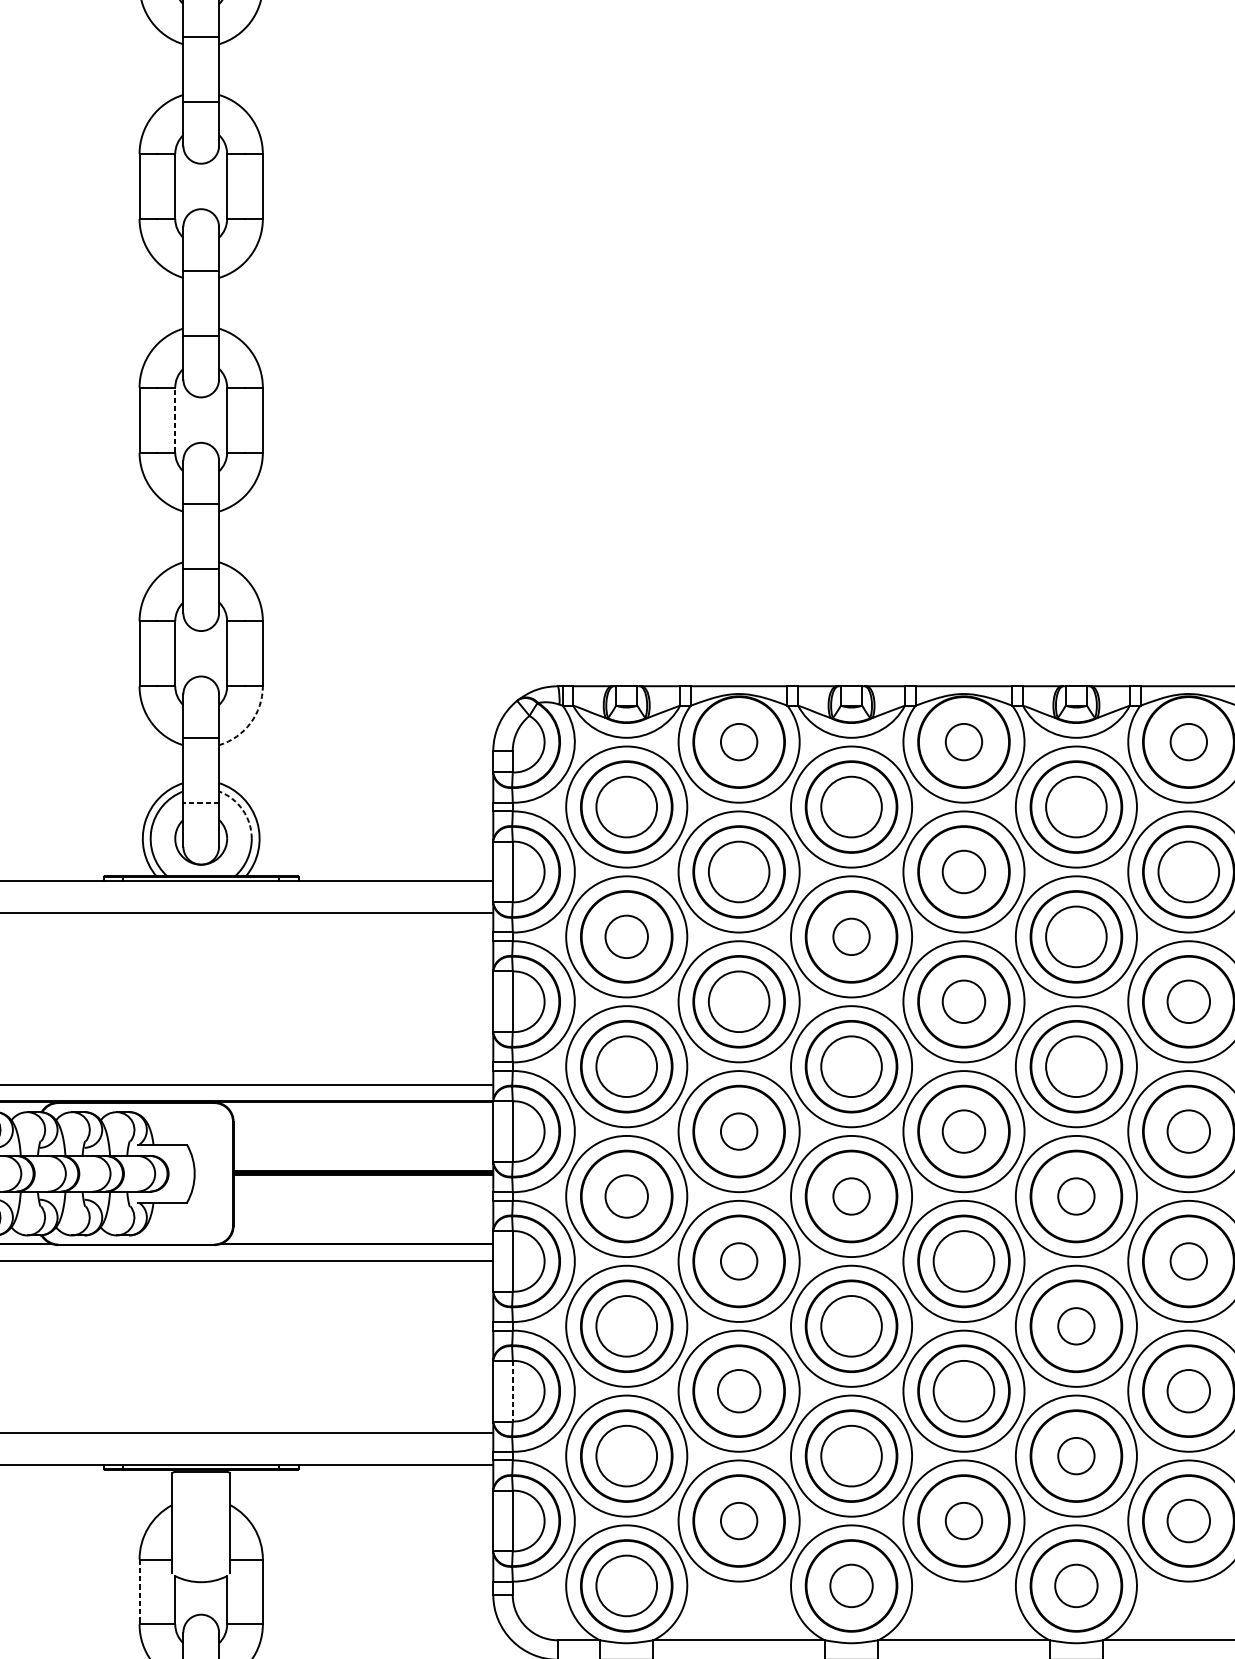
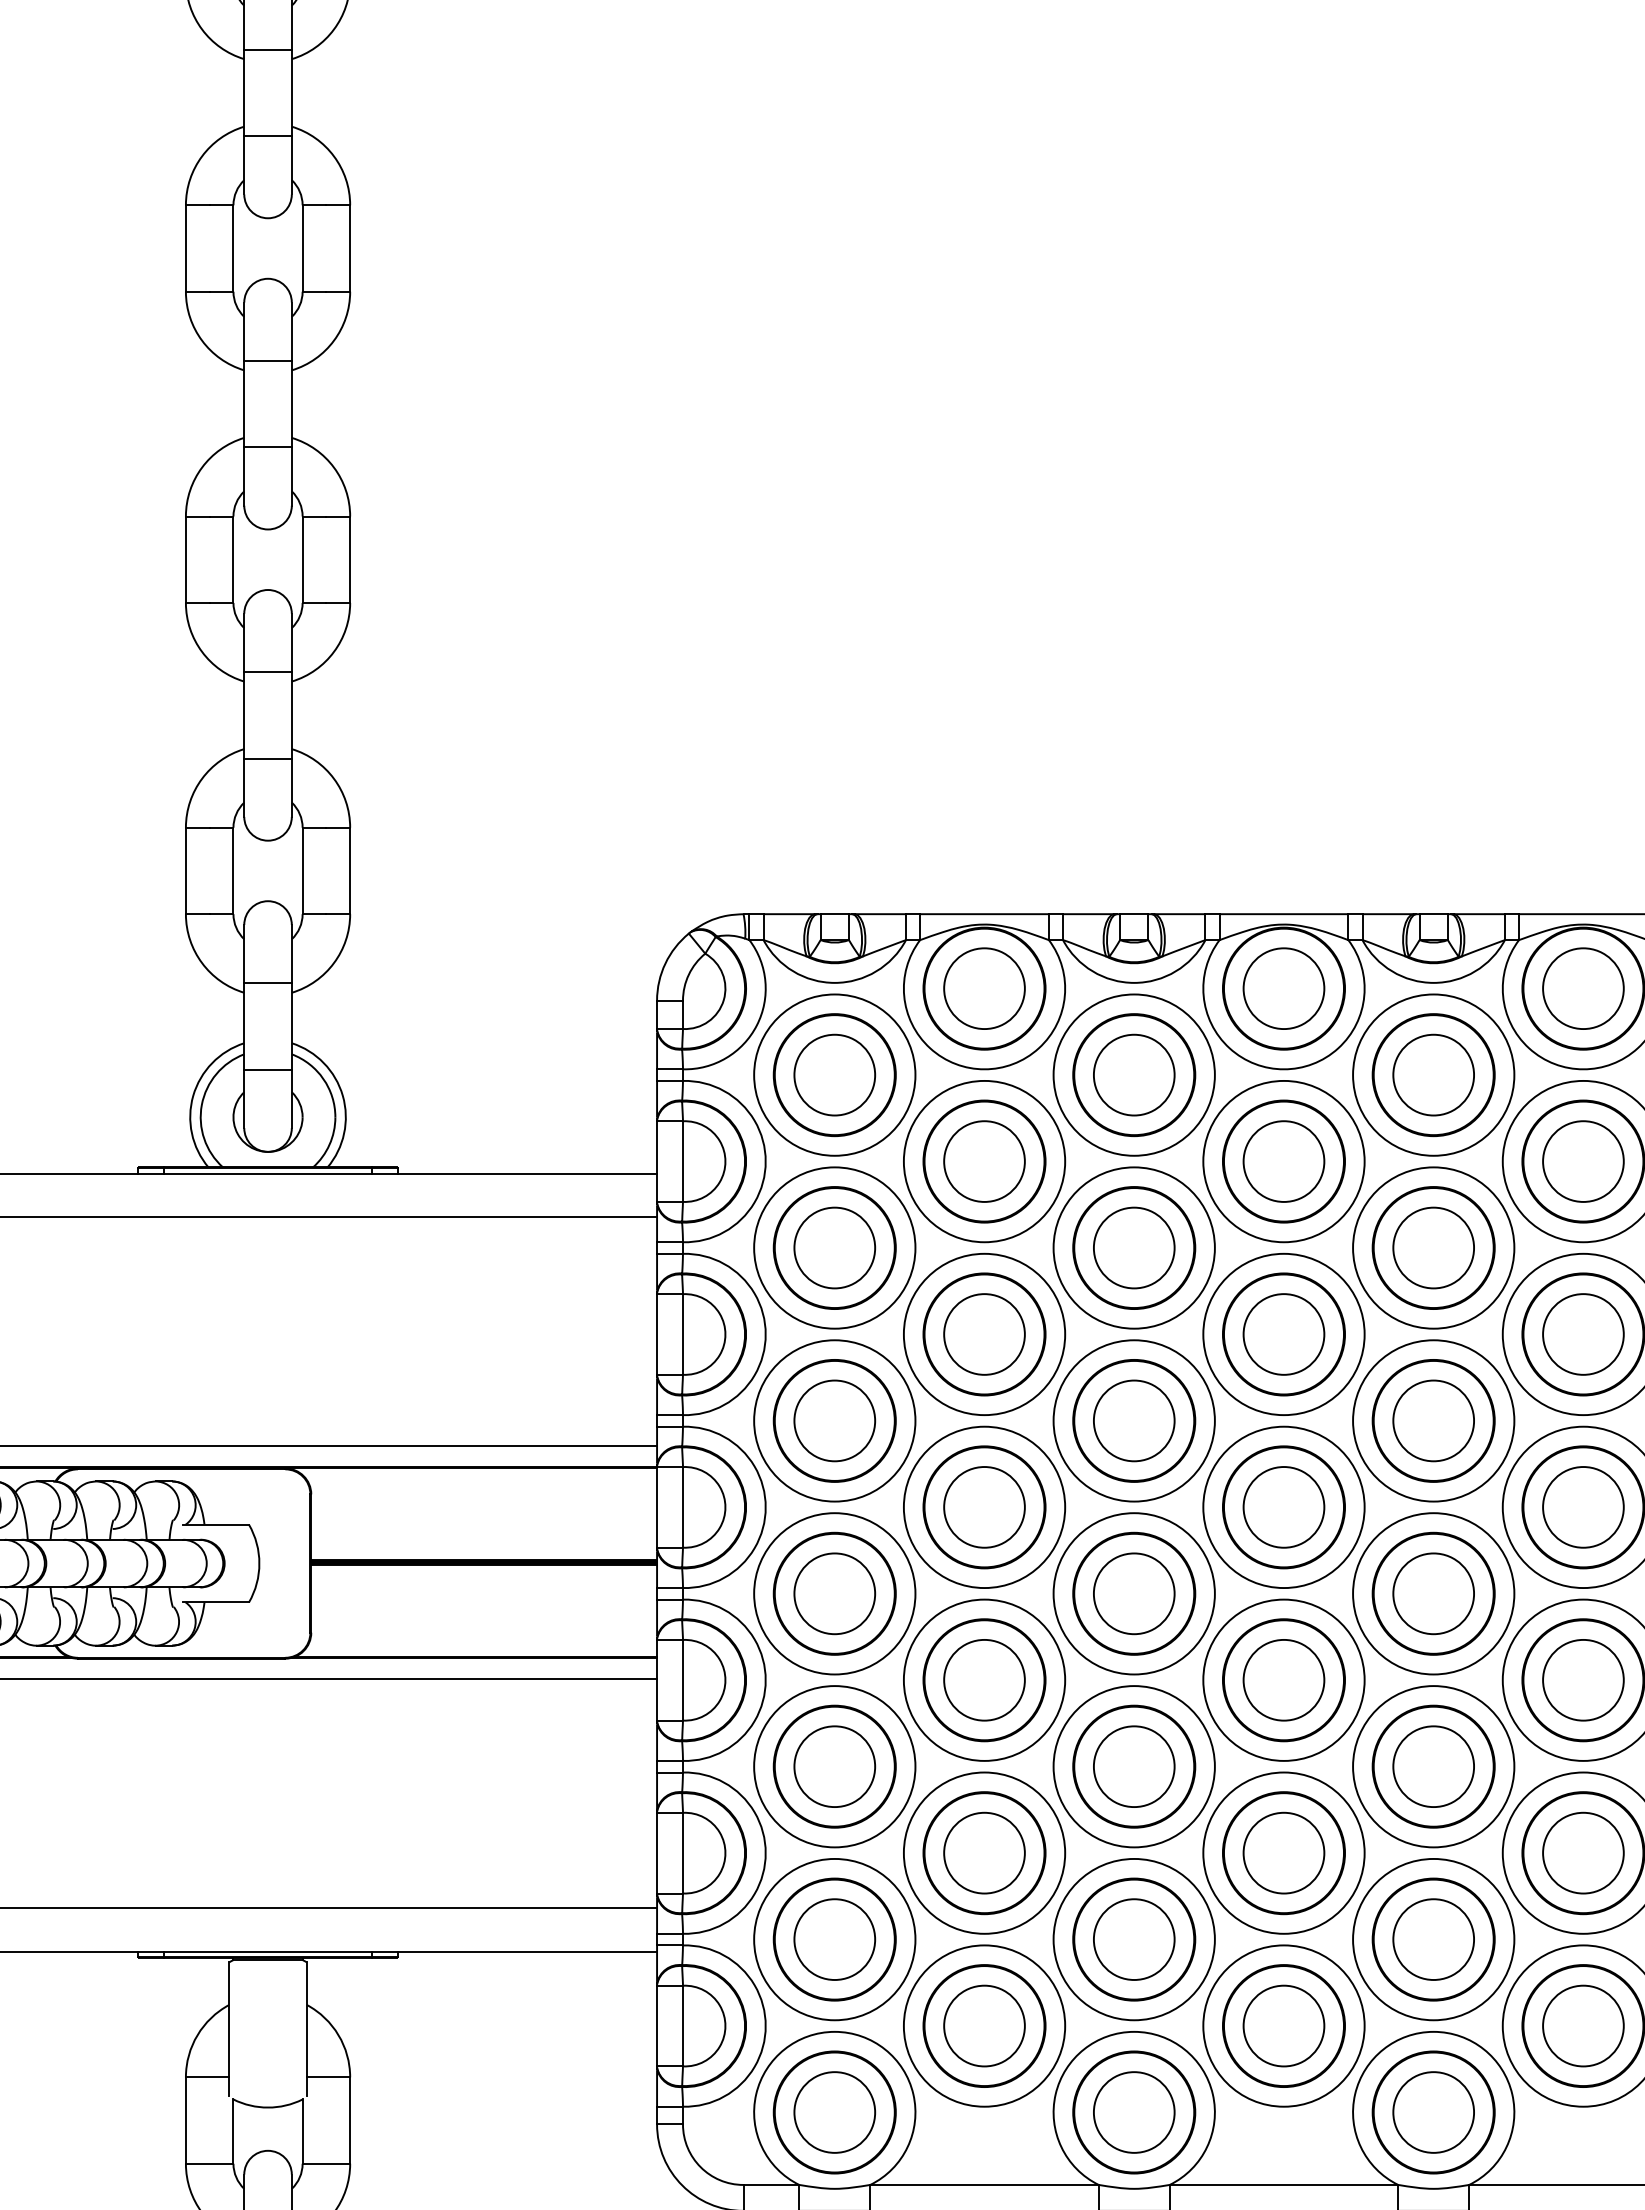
line: (175, 419) -> (233, 559), dashed -> solid
arc: (250, 723) -> (333, 963), dashed -> solid
circle: (739, 742) -> (984, 988), size x1.67
circle: (963, 742) -> (1283, 988), size x1.67
circle: (1188, 742) -> (1583, 988), size x1.67
line: (201, 802) -> (268, 1069), dashed -> solid
arc: (242, 810) -> (323, 1079), dashed -> solid
circle: (963, 871) -> (1283, 1161), size x1.43
circle: (626, 936) -> (834, 1247), size x1.43
circle: (850, 936) -> (1133, 1247), size x1.67
circle: (963, 1001) -> (1283, 1334), size x1.43
circle: (1188, 1001) -> (1583, 1334), size x1.43
circle: (739, 1131) -> (984, 1507), size x1.67
circle: (963, 1131) -> (1283, 1507), size x1.43
circle: (1188, 1131) -> (1583, 1507), size x1.43
circle: (626, 1196) -> (834, 1593), size x1.43
circle: (850, 1196) -> (1133, 1593), size x1.67
circle: (1076, 1196) -> (1433, 1593), size x1.67
circle: (739, 1260) -> (984, 1679), size x1.67
circle: (1188, 1260) -> (1583, 1679), size x1.67
circle: (1076, 1326) -> (1433, 1766), size x1.67
circle: (739, 1390) -> (984, 1852), size x1.43
circle: (1188, 1390) -> (1583, 1852), size x1.43
line: (513, 1391) -> (683, 1853), dashed -> solid
circle: (1076, 1456) -> (1433, 1939), size x1.67
circle: (739, 1520) -> (984, 2025), size x1.67
circle: (963, 1520) -> (1283, 2025), size x1.67
circle: (1188, 1520) -> (1583, 2025), size x1.43
circle: (850, 1585) -> (1133, 2112), size x1.43
circle: (1076, 1585) -> (1433, 2112), size x1.43
line: (139, 1592) -> (185, 2121), dashed -> solid

